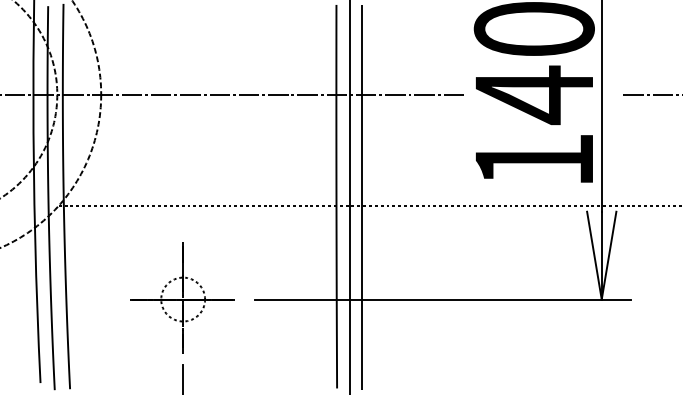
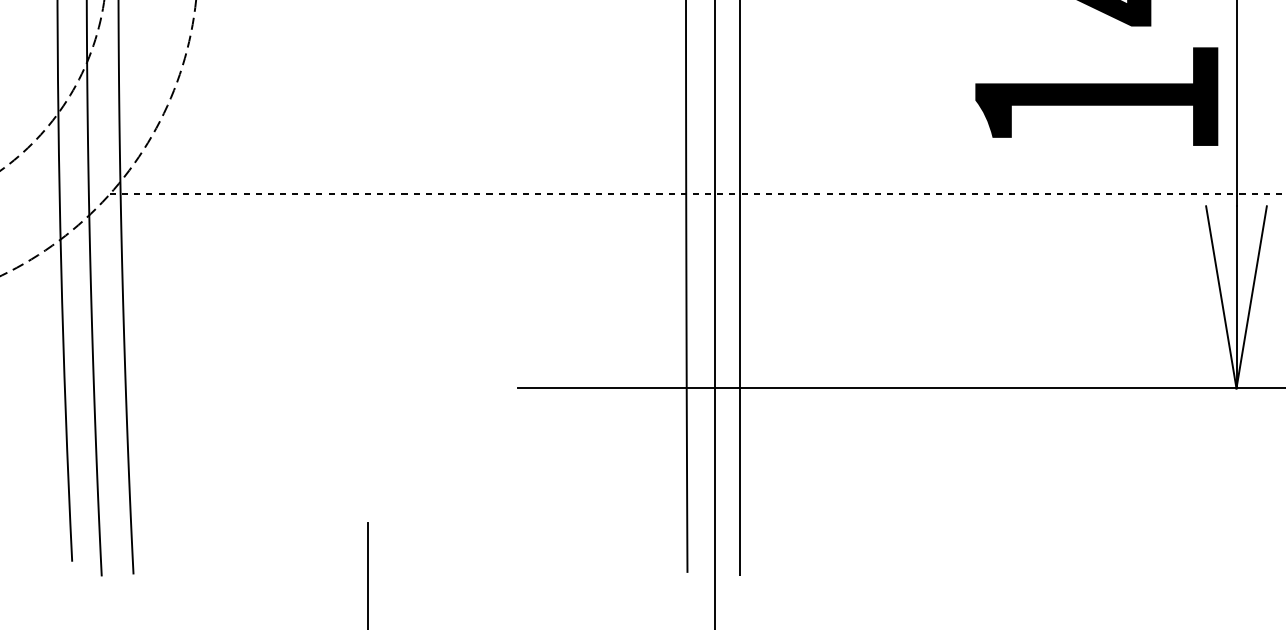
part: (182, 297) -> (366, 384), removed

